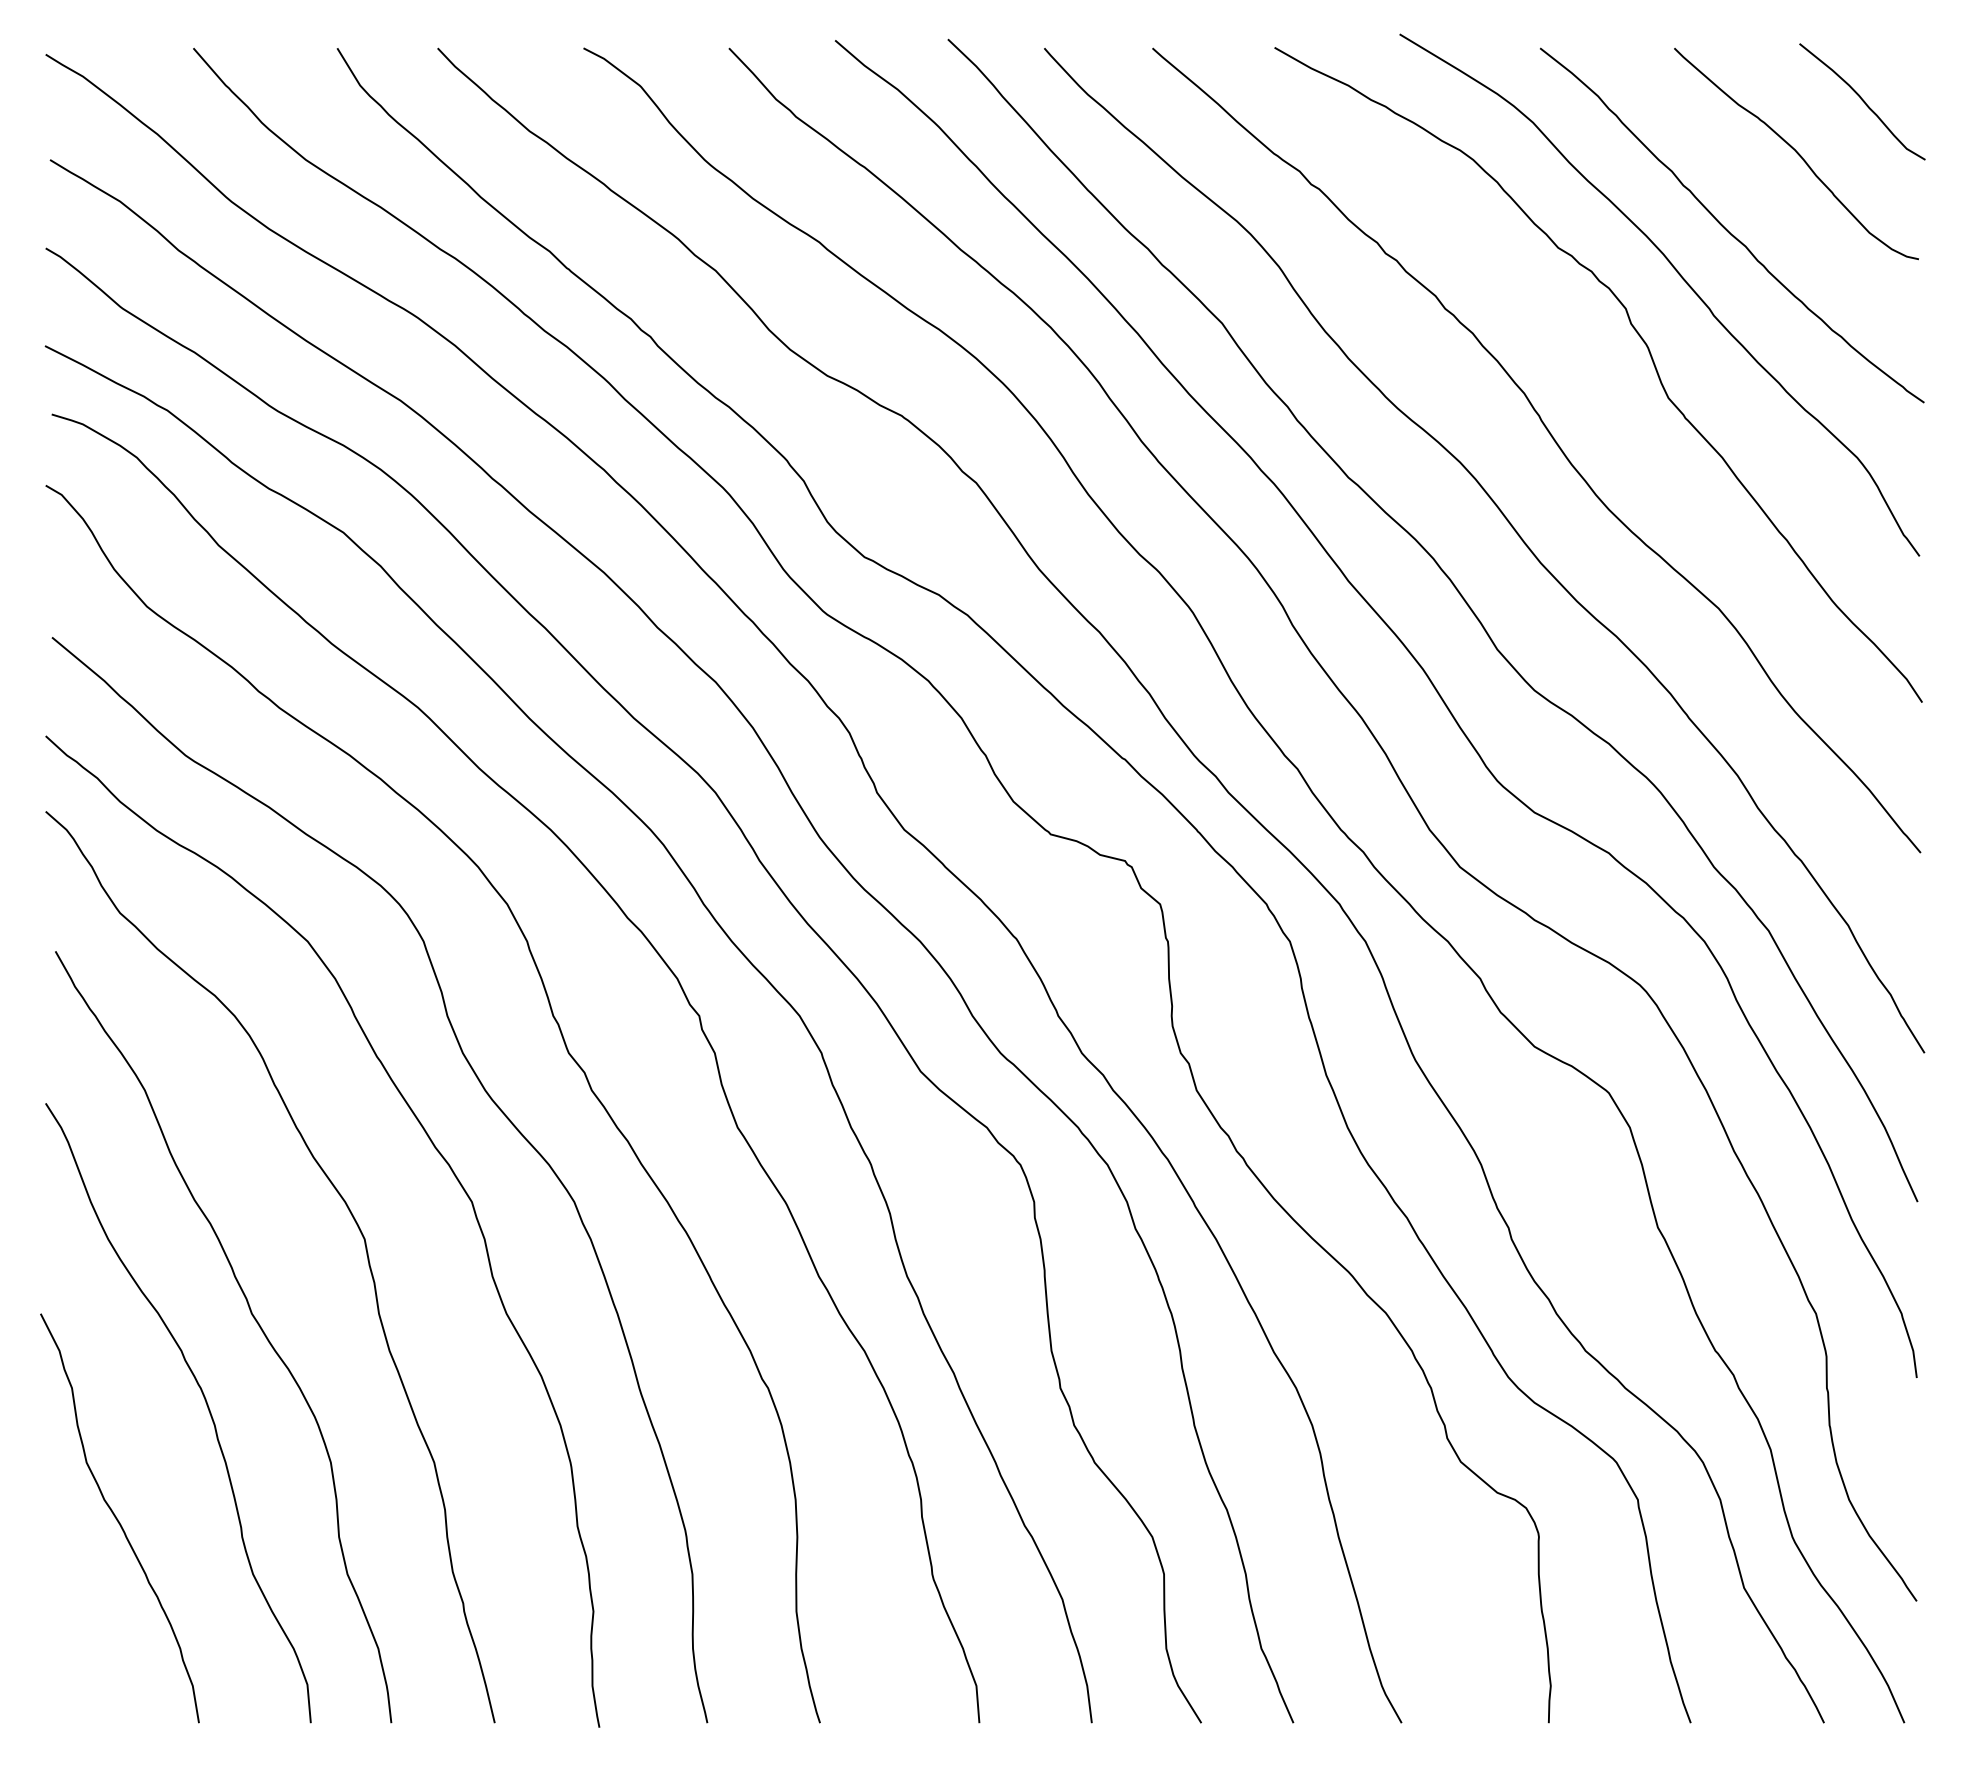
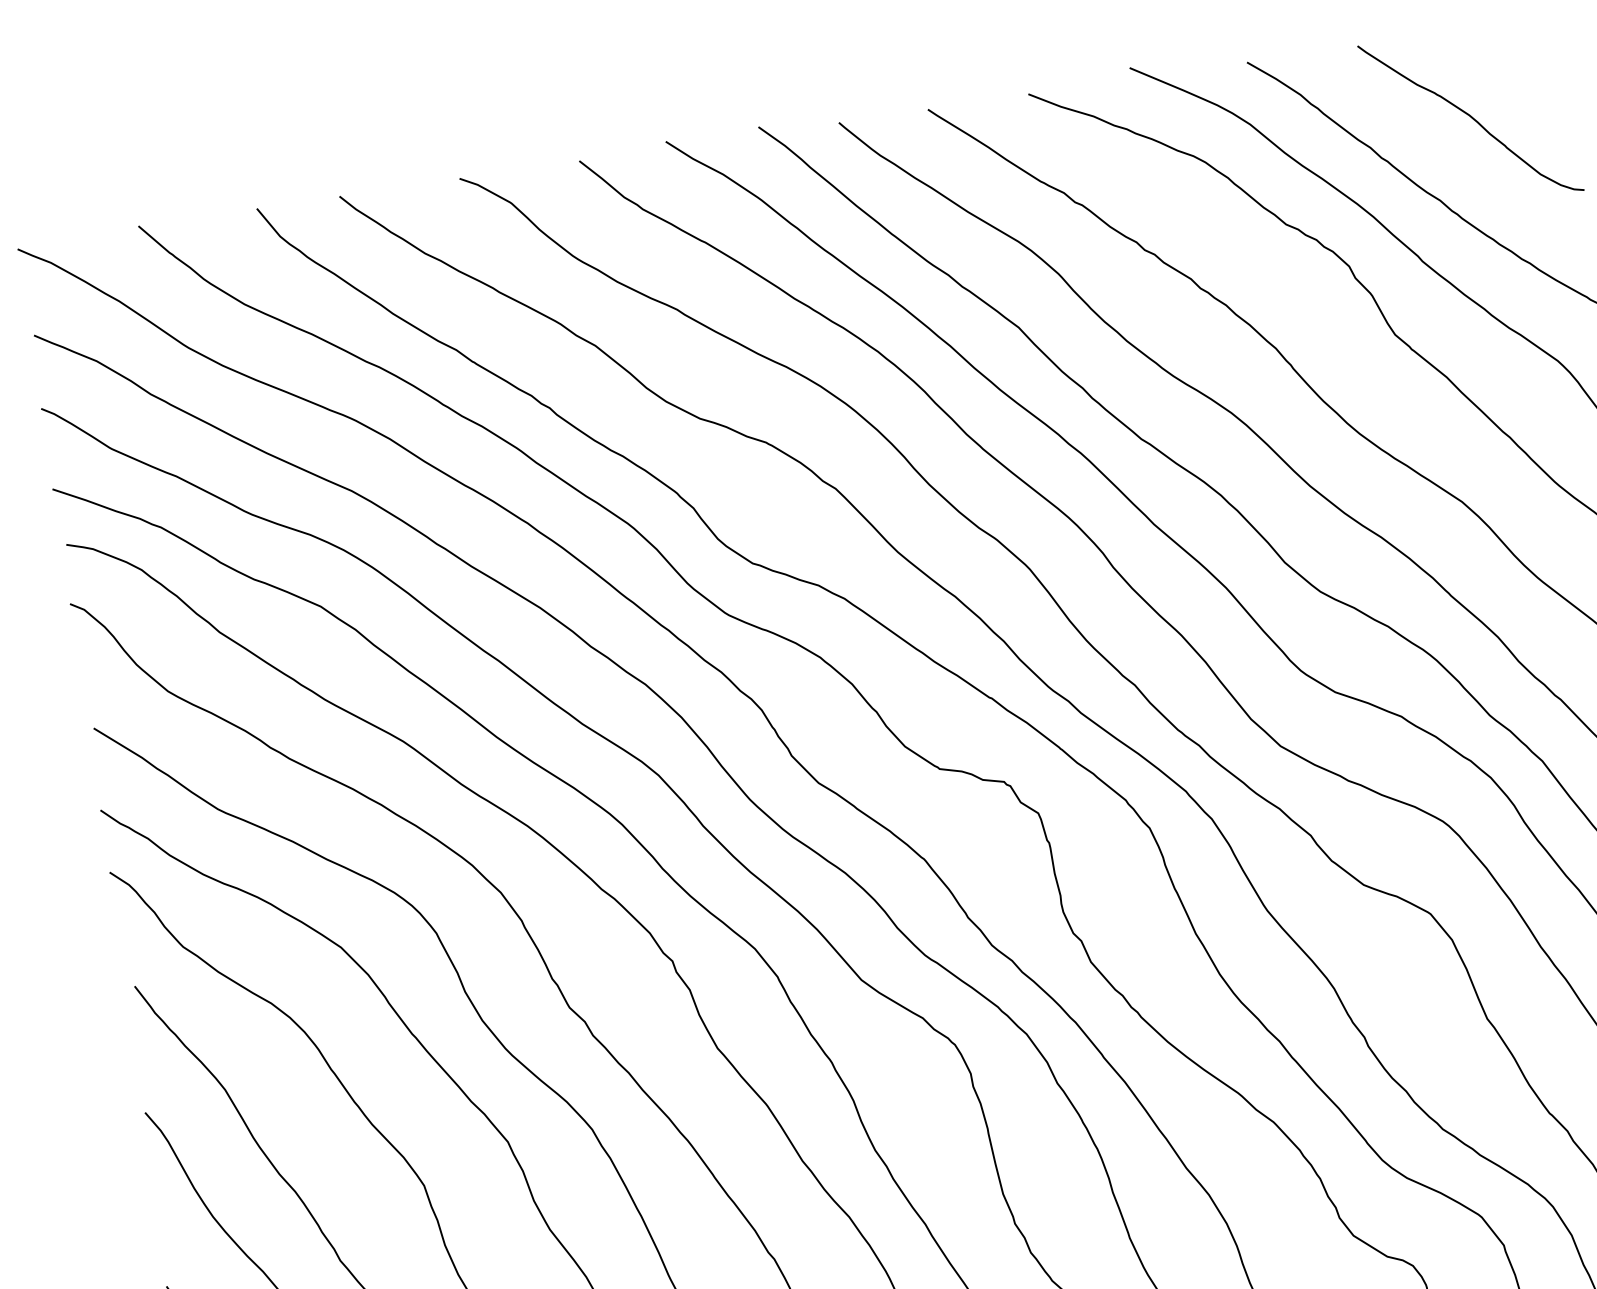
curve: (1862, 101) -> (1518, 67), removed

